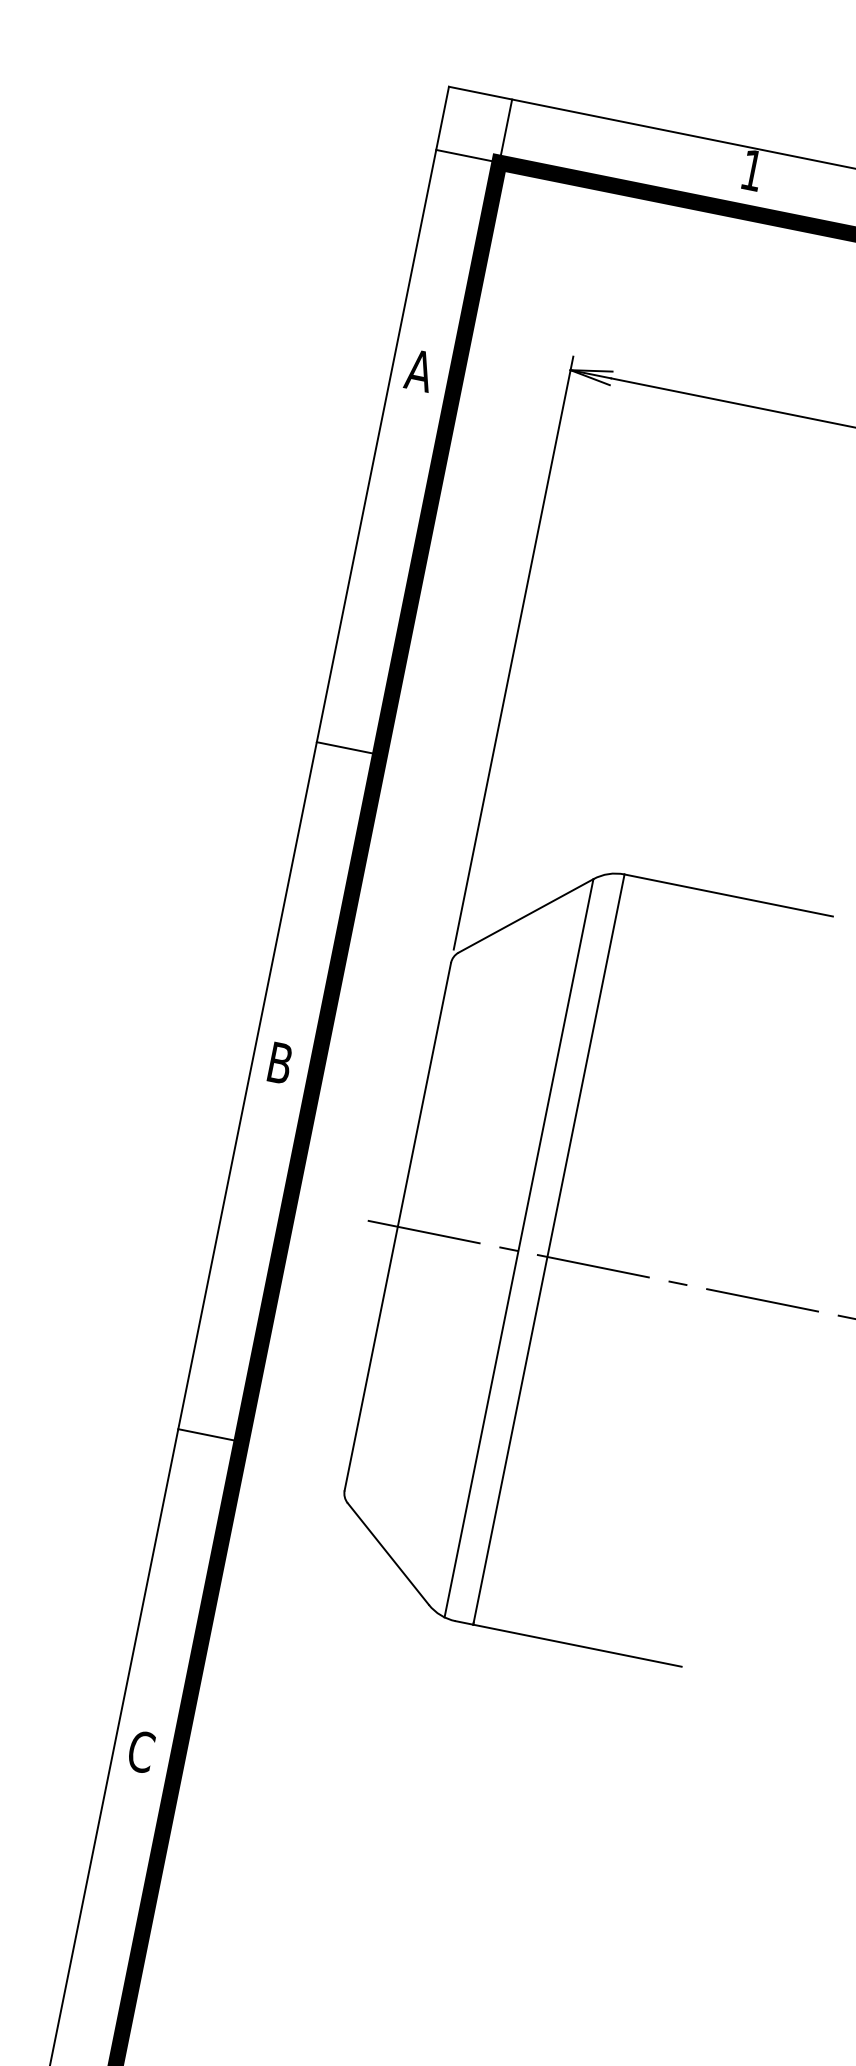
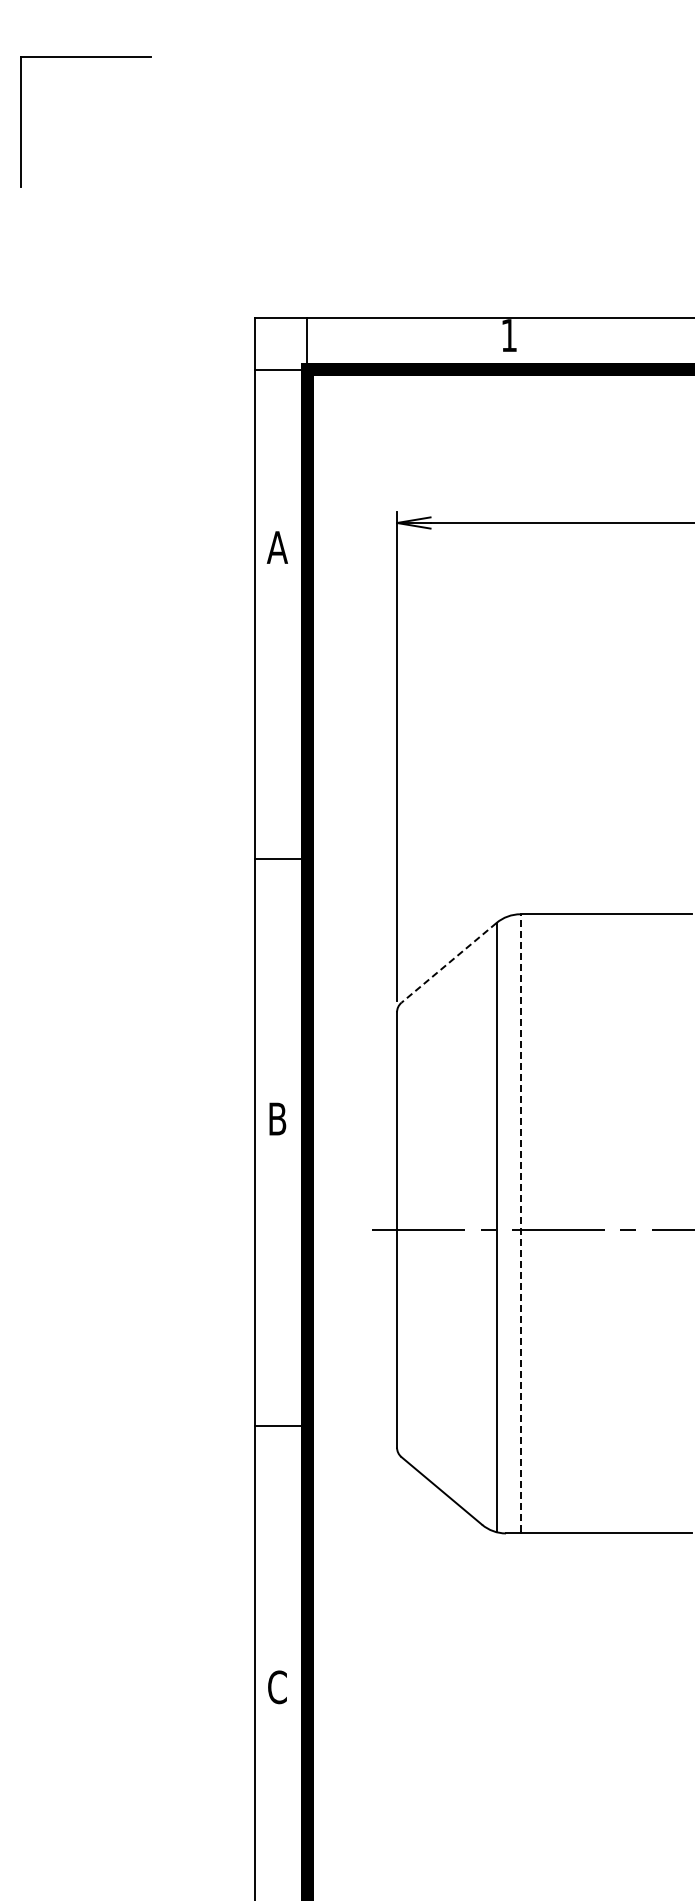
line: (525, 916) -> (448, 963), solid -> dashed
line: (549, 1249) -> (520, 1223), solid -> dashed

